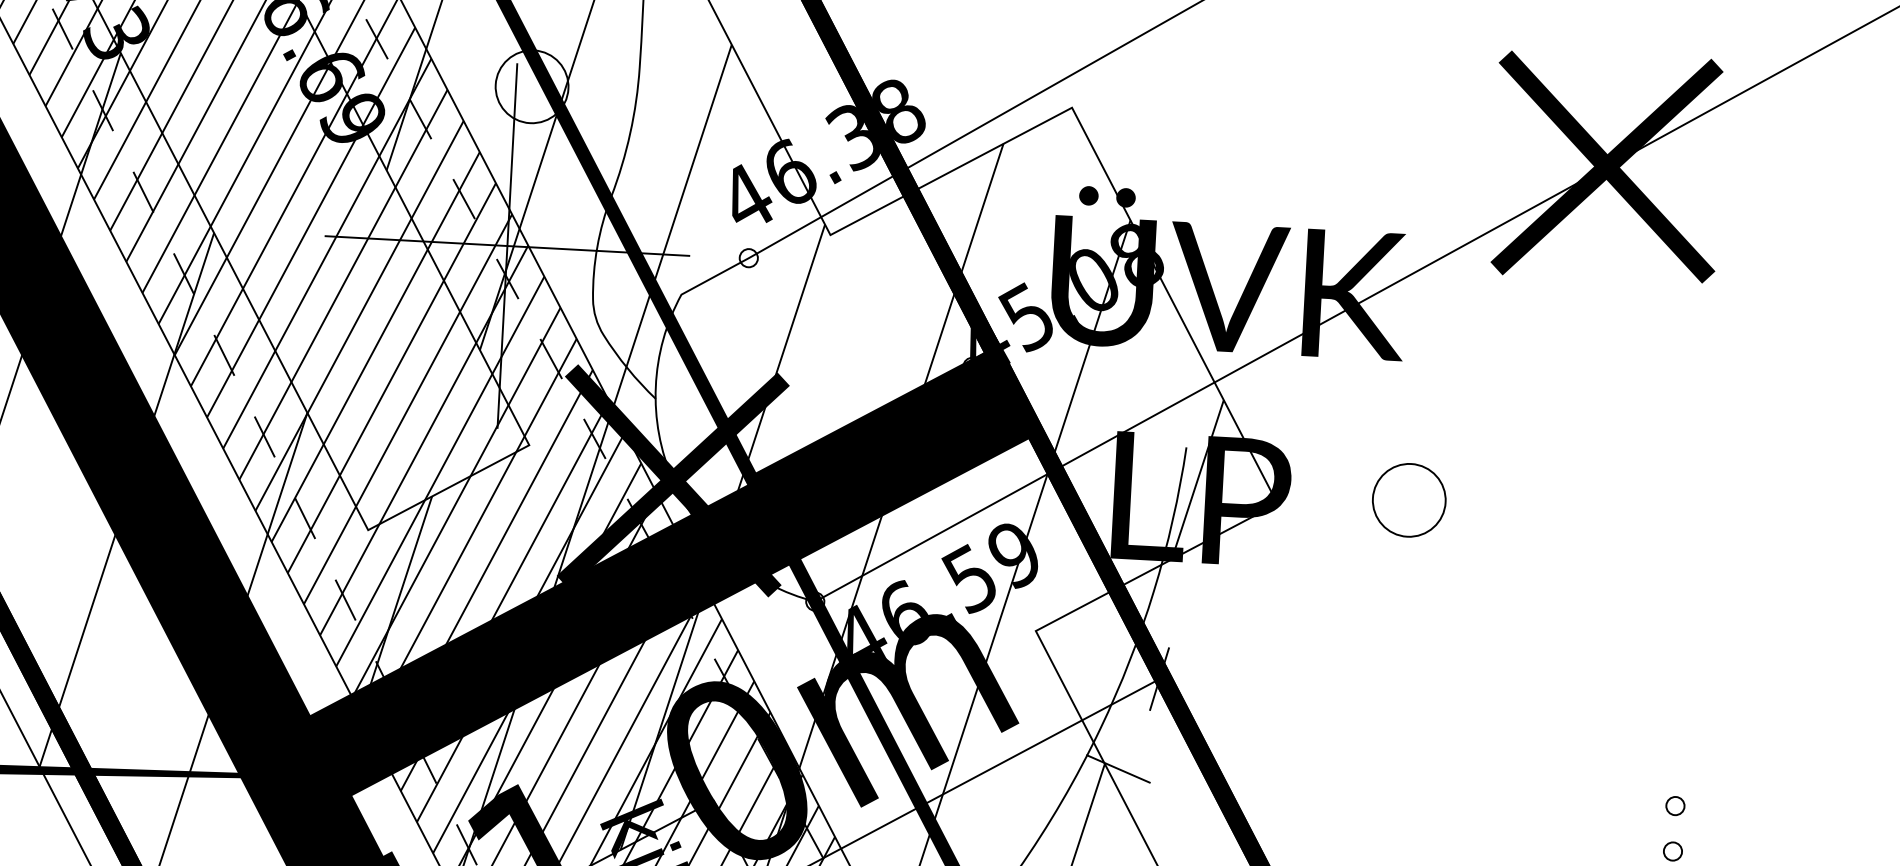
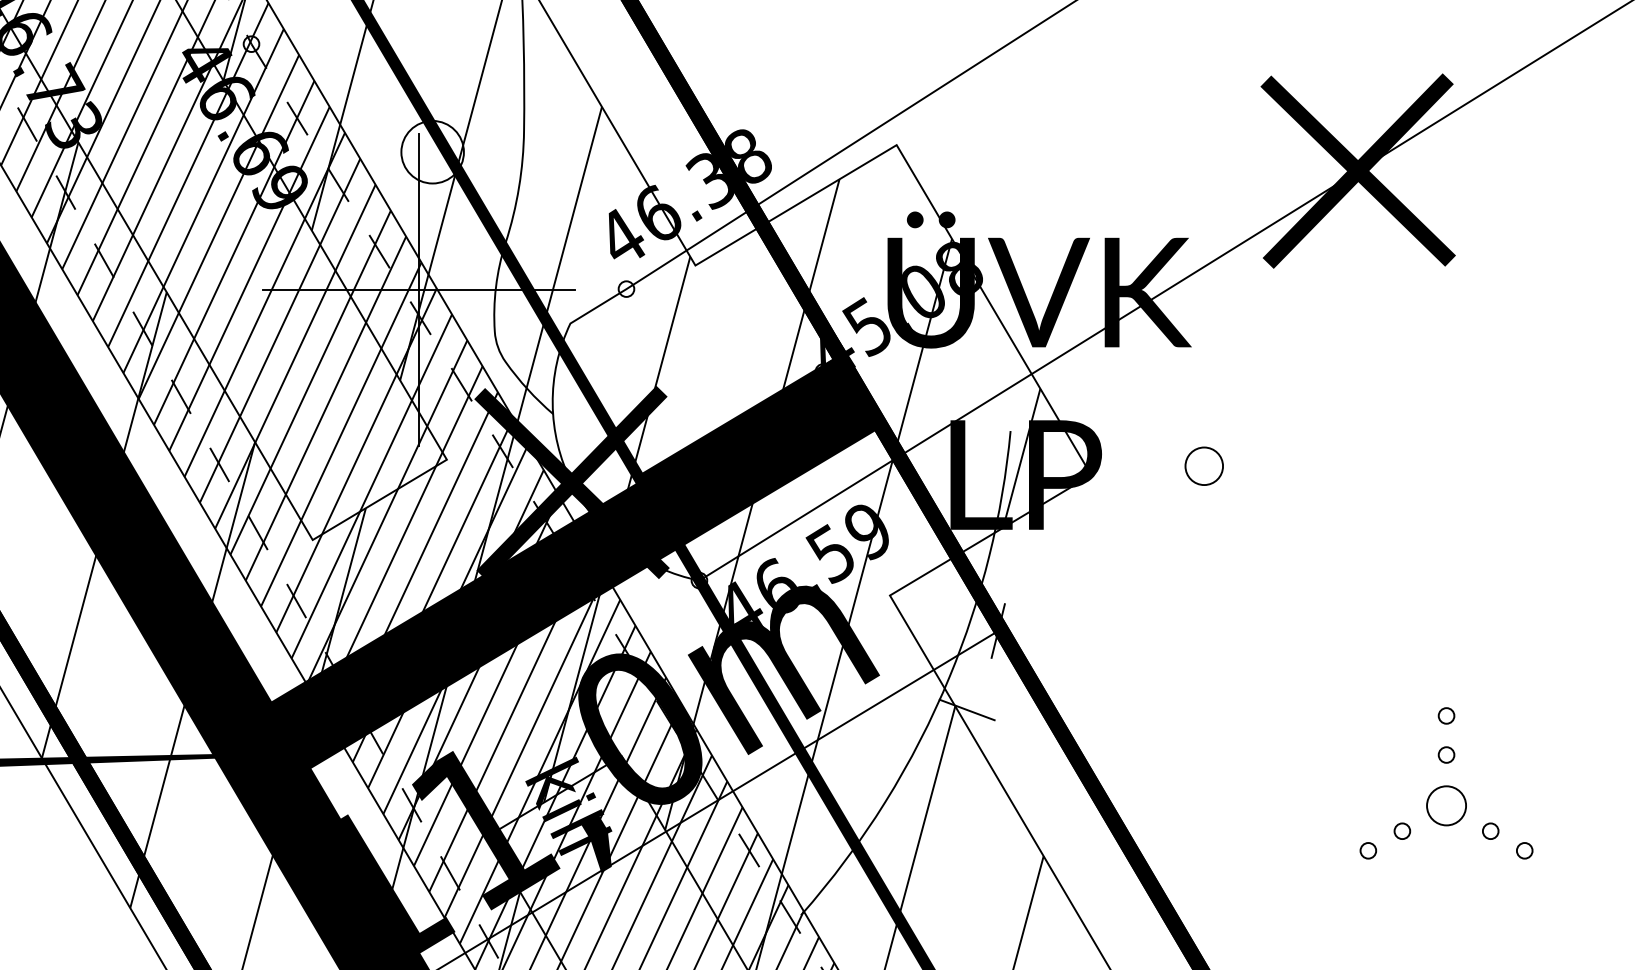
part: (1409, 500) -> (1204, 466), size x0.6

